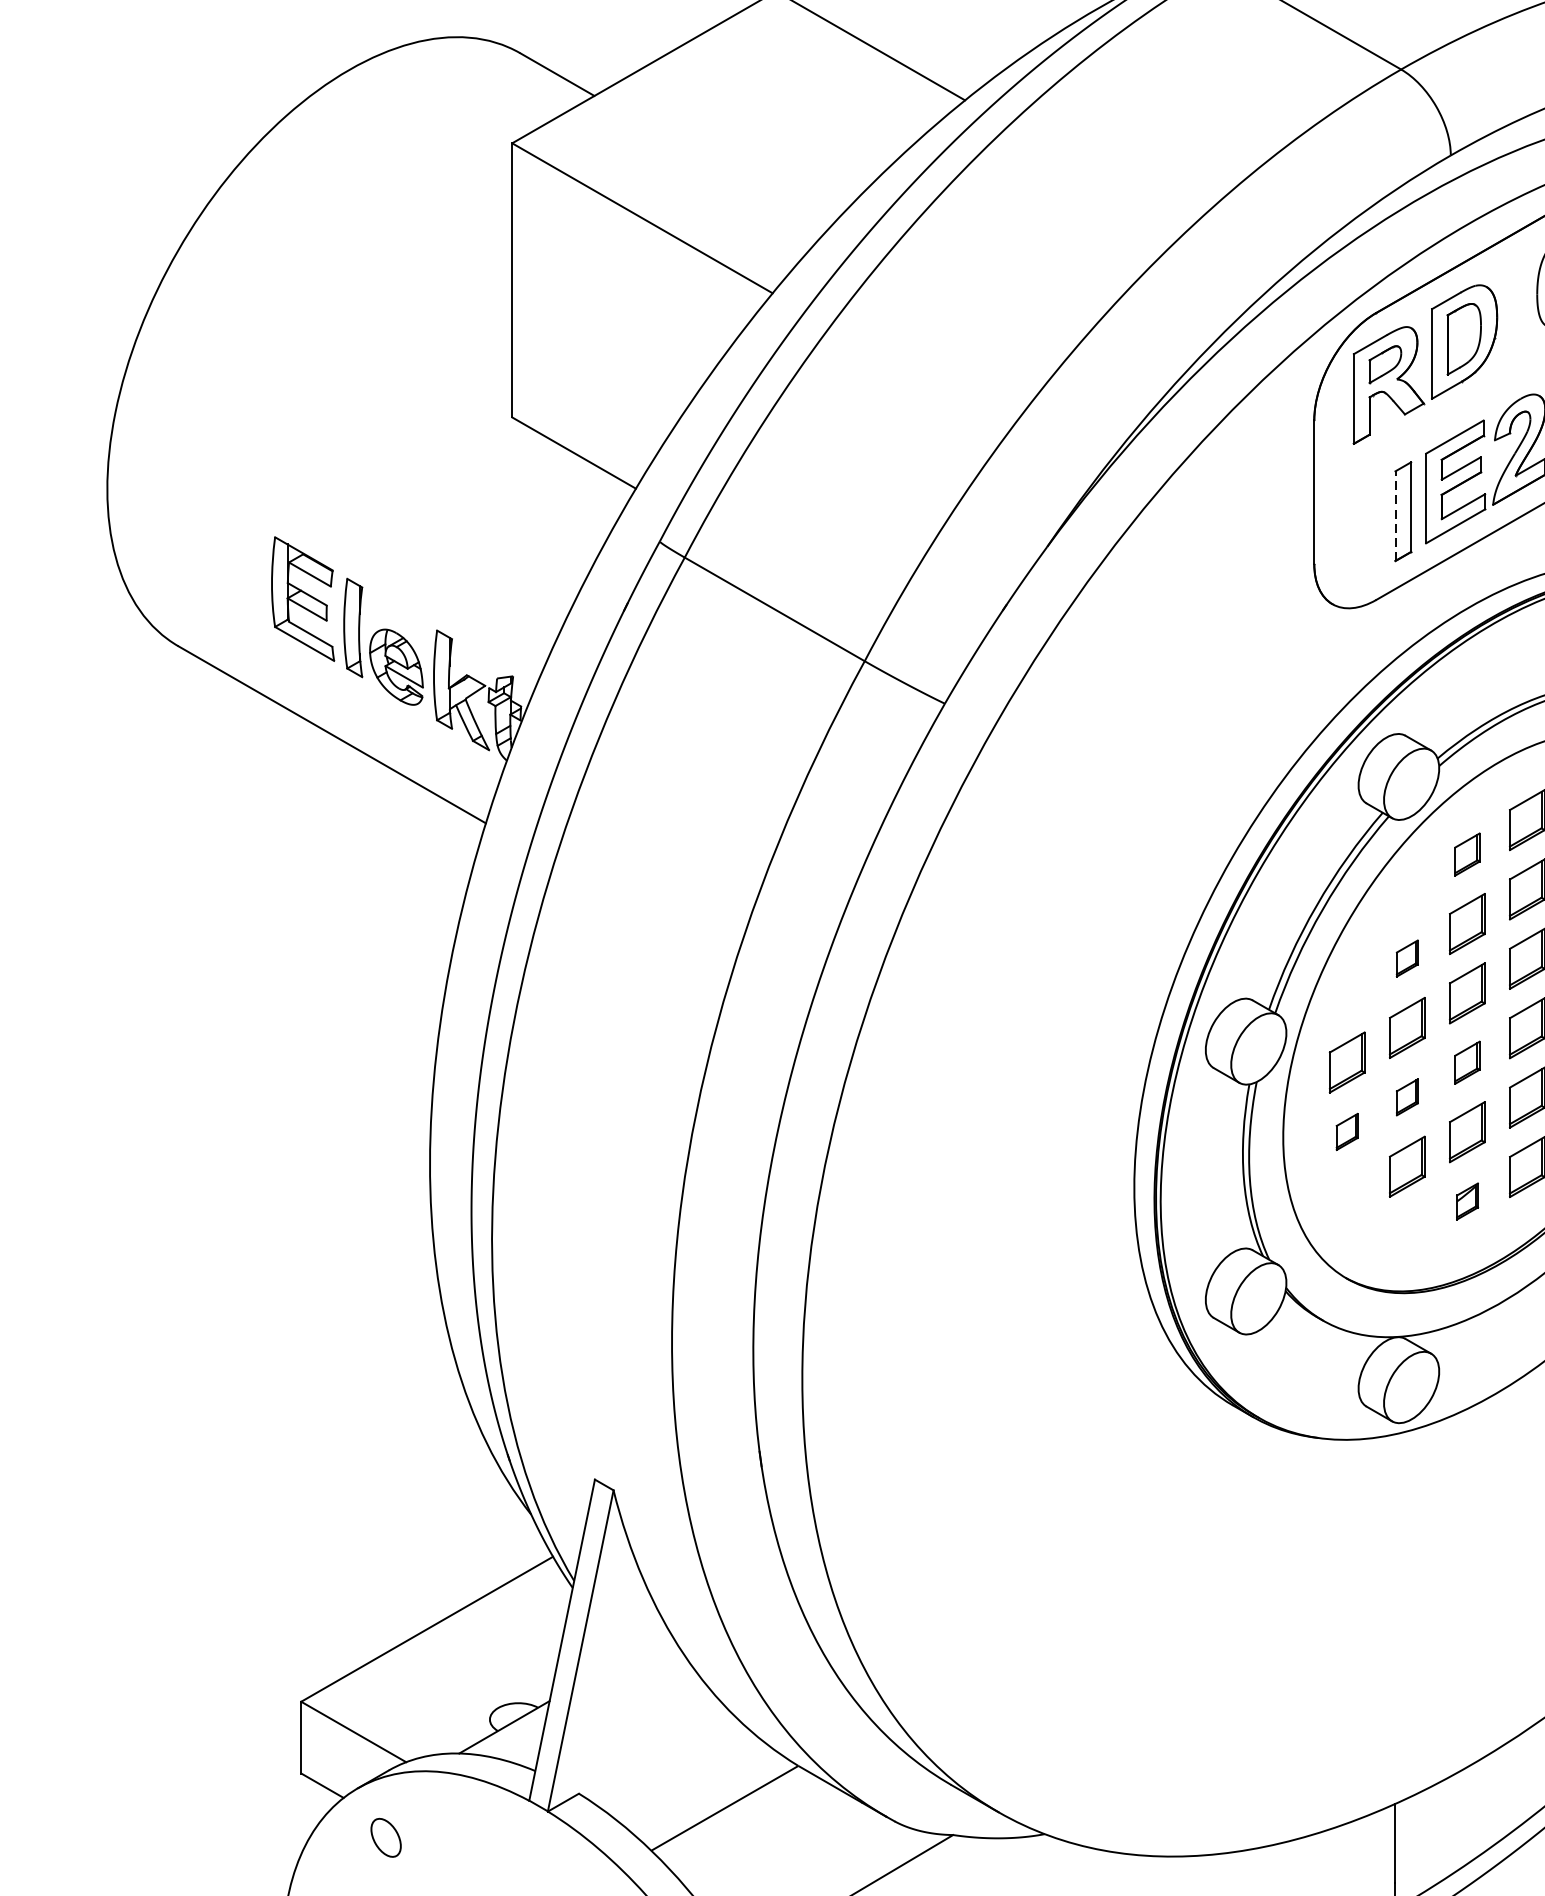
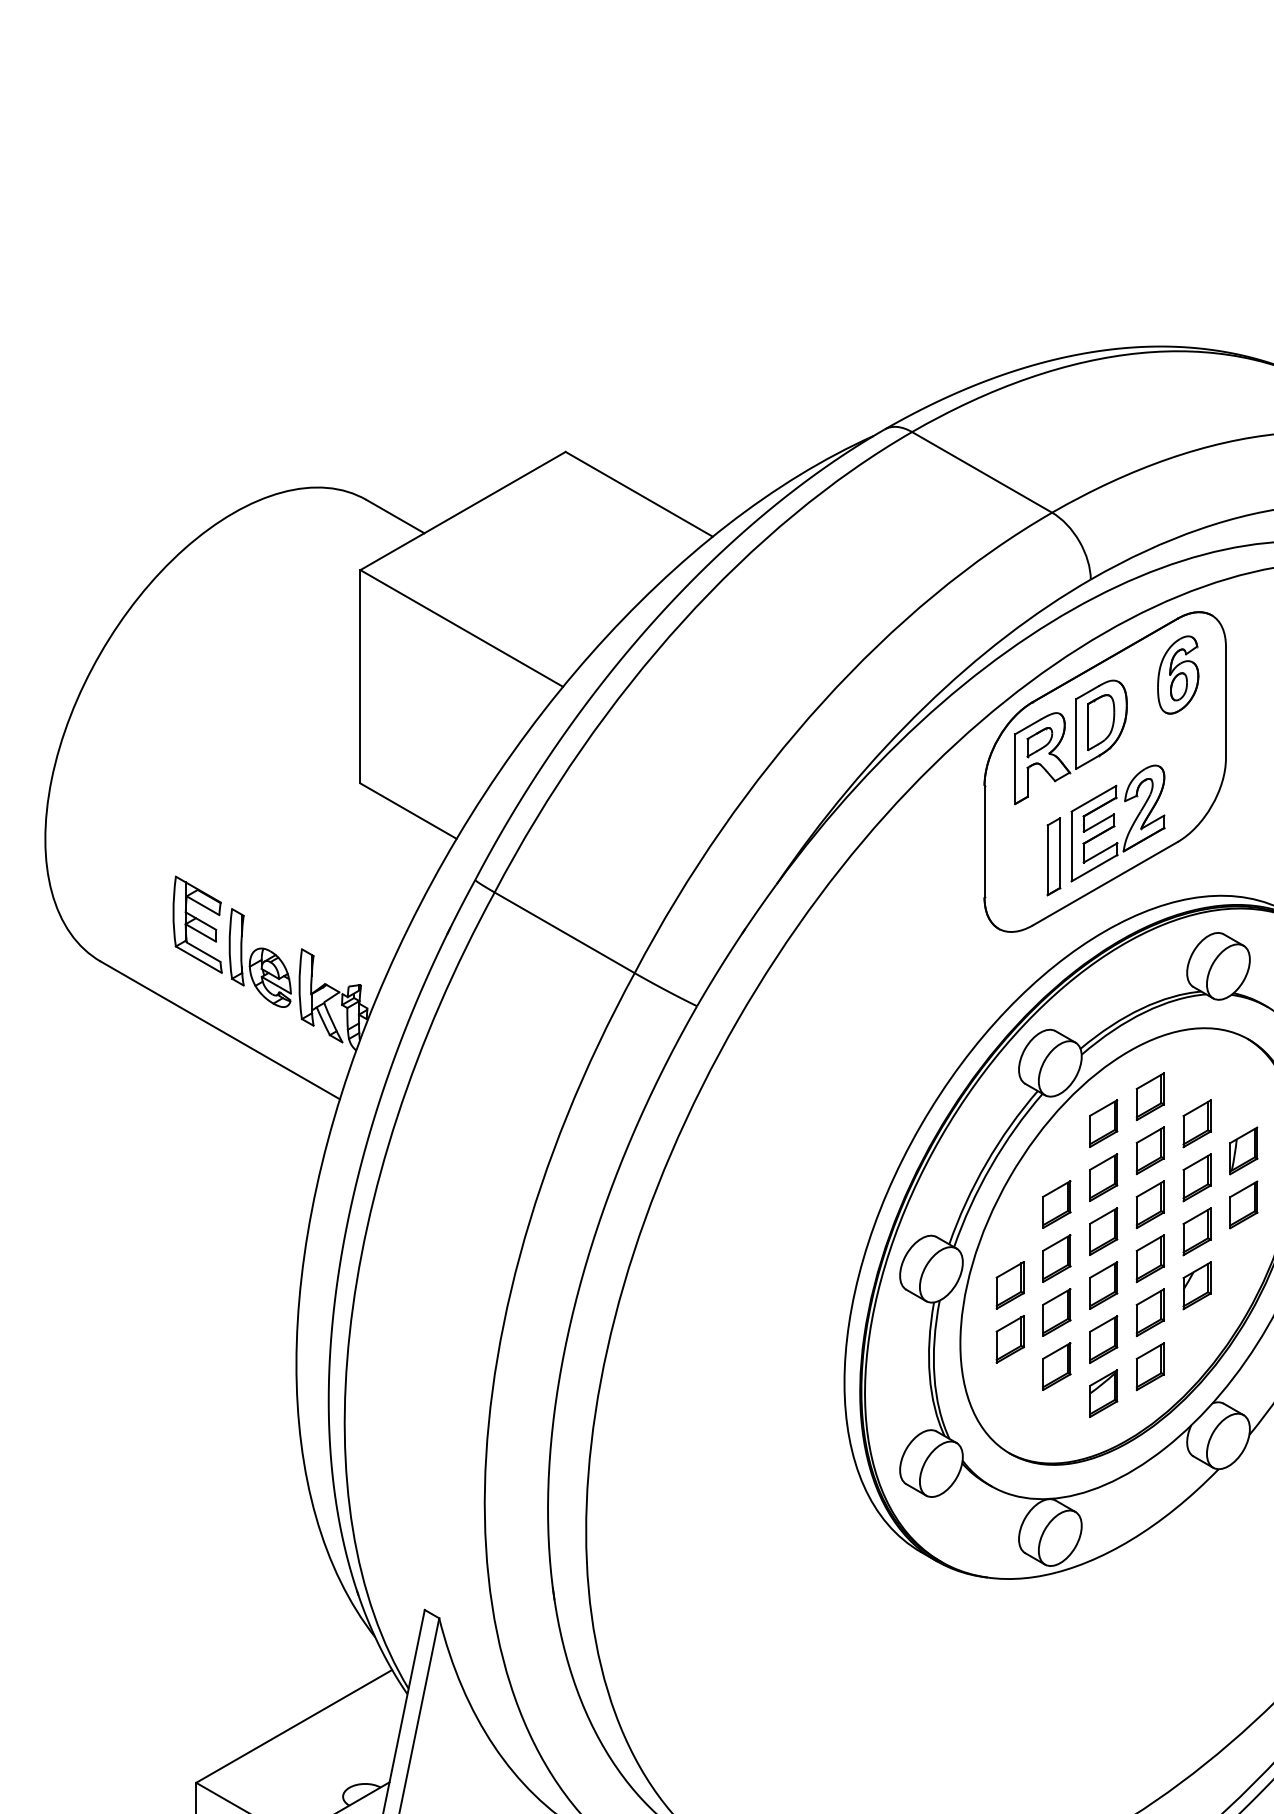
line: (1395, 516) -> (1047, 860), dashed -> solid
part: (1467, 854) -> (1103, 1123), size x1.43
part: (1406, 958) -> (1056, 1204), size x1.67
part: (1467, 1062) -> (1103, 1285), size x1.43
part: (1406, 1097) -> (1056, 1312), size x1.67
part: (1346, 1132) -> (1009, 1339), size x1.67
part: (1467, 1201) -> (1103, 1393), size x1.67

